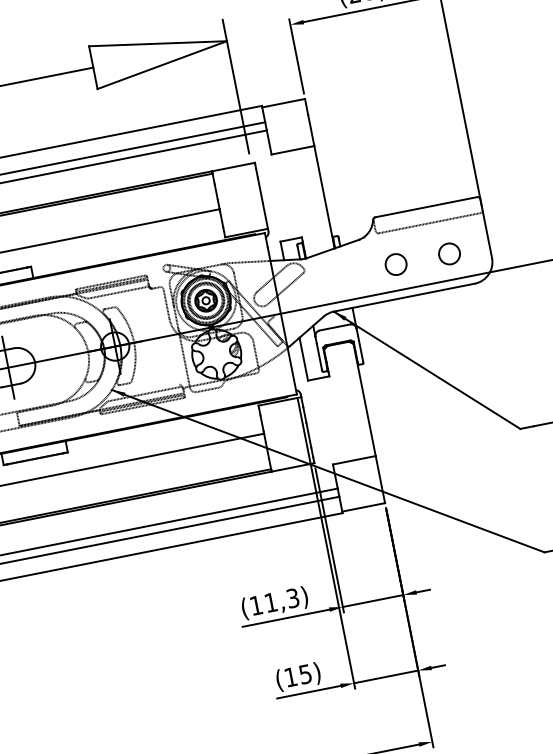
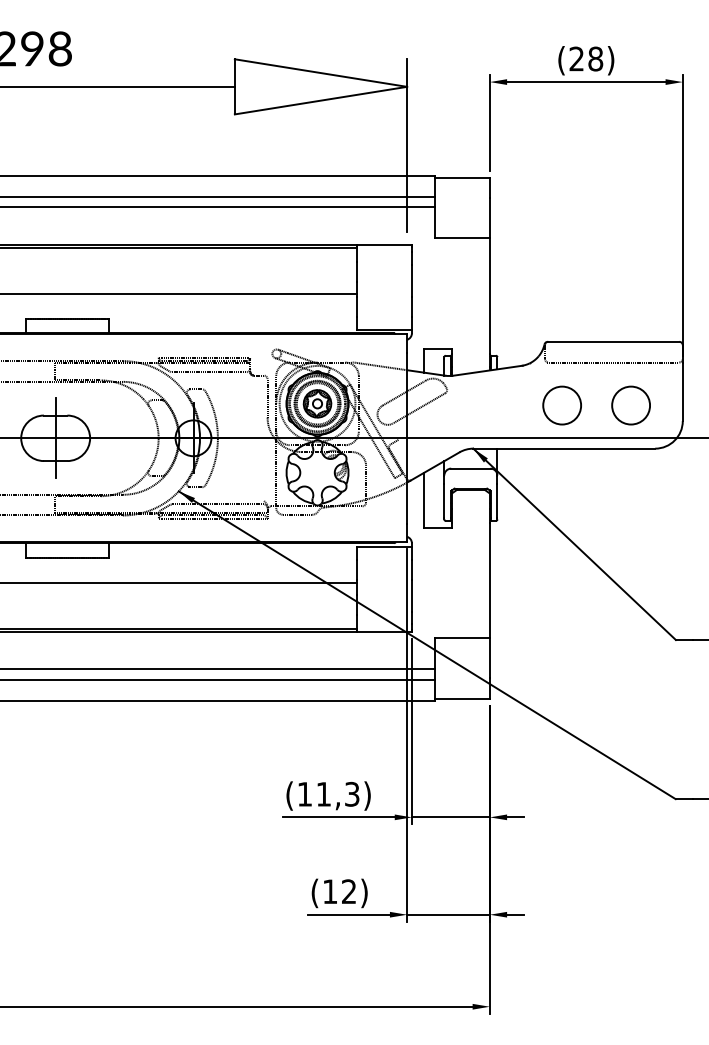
circle: (449, 254) -> (630, 405), size x1.43
circle: (396, 264) -> (562, 405), size x1.43
text: (305, 674) -> (348, 891), (15) -> (12)

